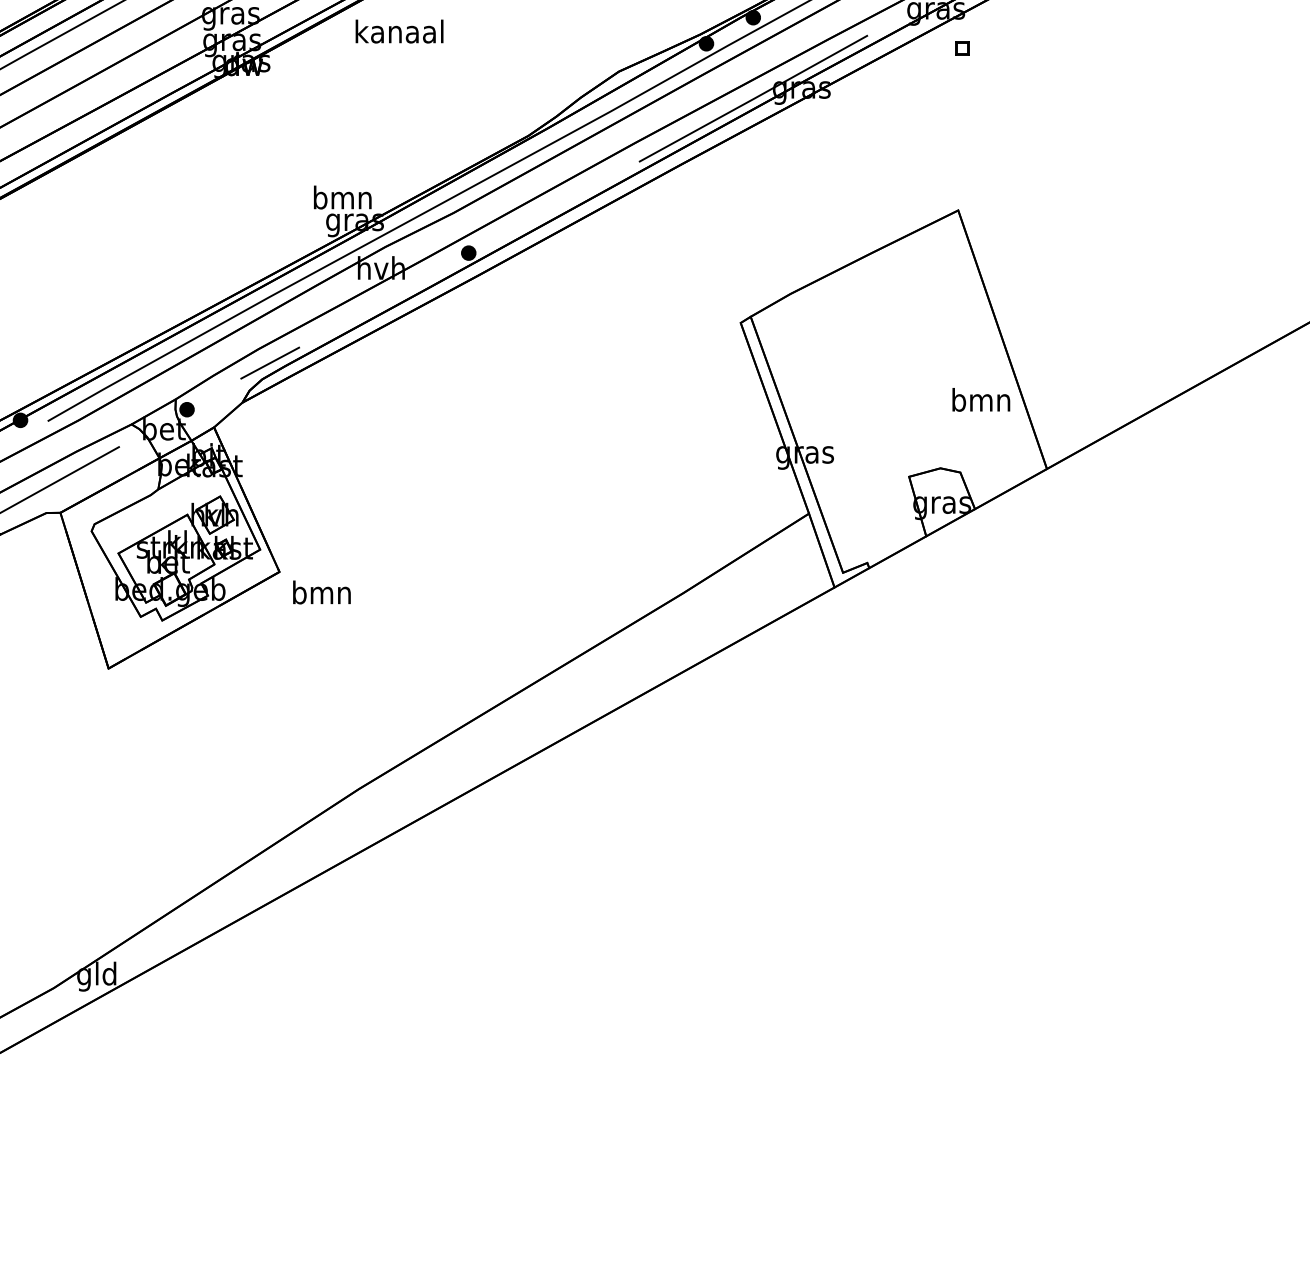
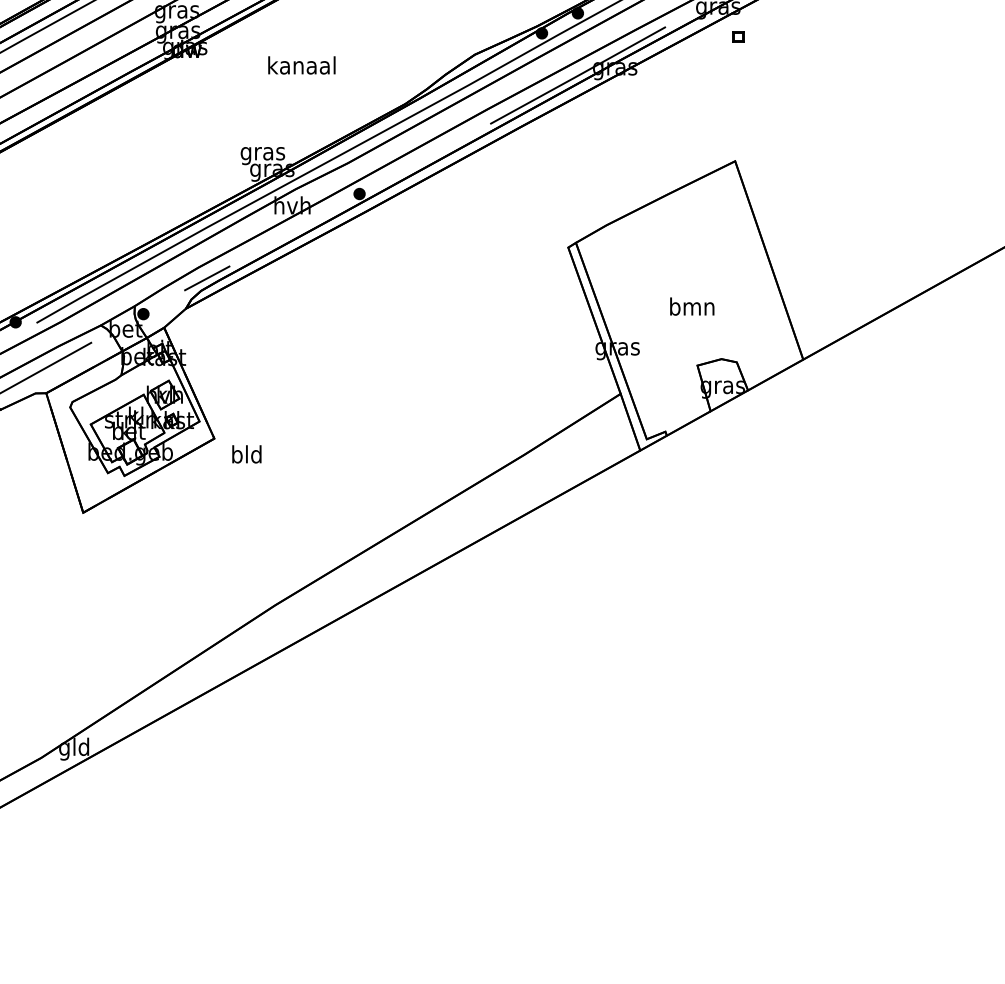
text: (399, 31) -> (301, 65), moved
text: (342, 200) -> (262, 153), bmn -> gras
text: (981, 399) -> (692, 306), moved
text: (321, 592) -> (246, 454), bmn -> bld

